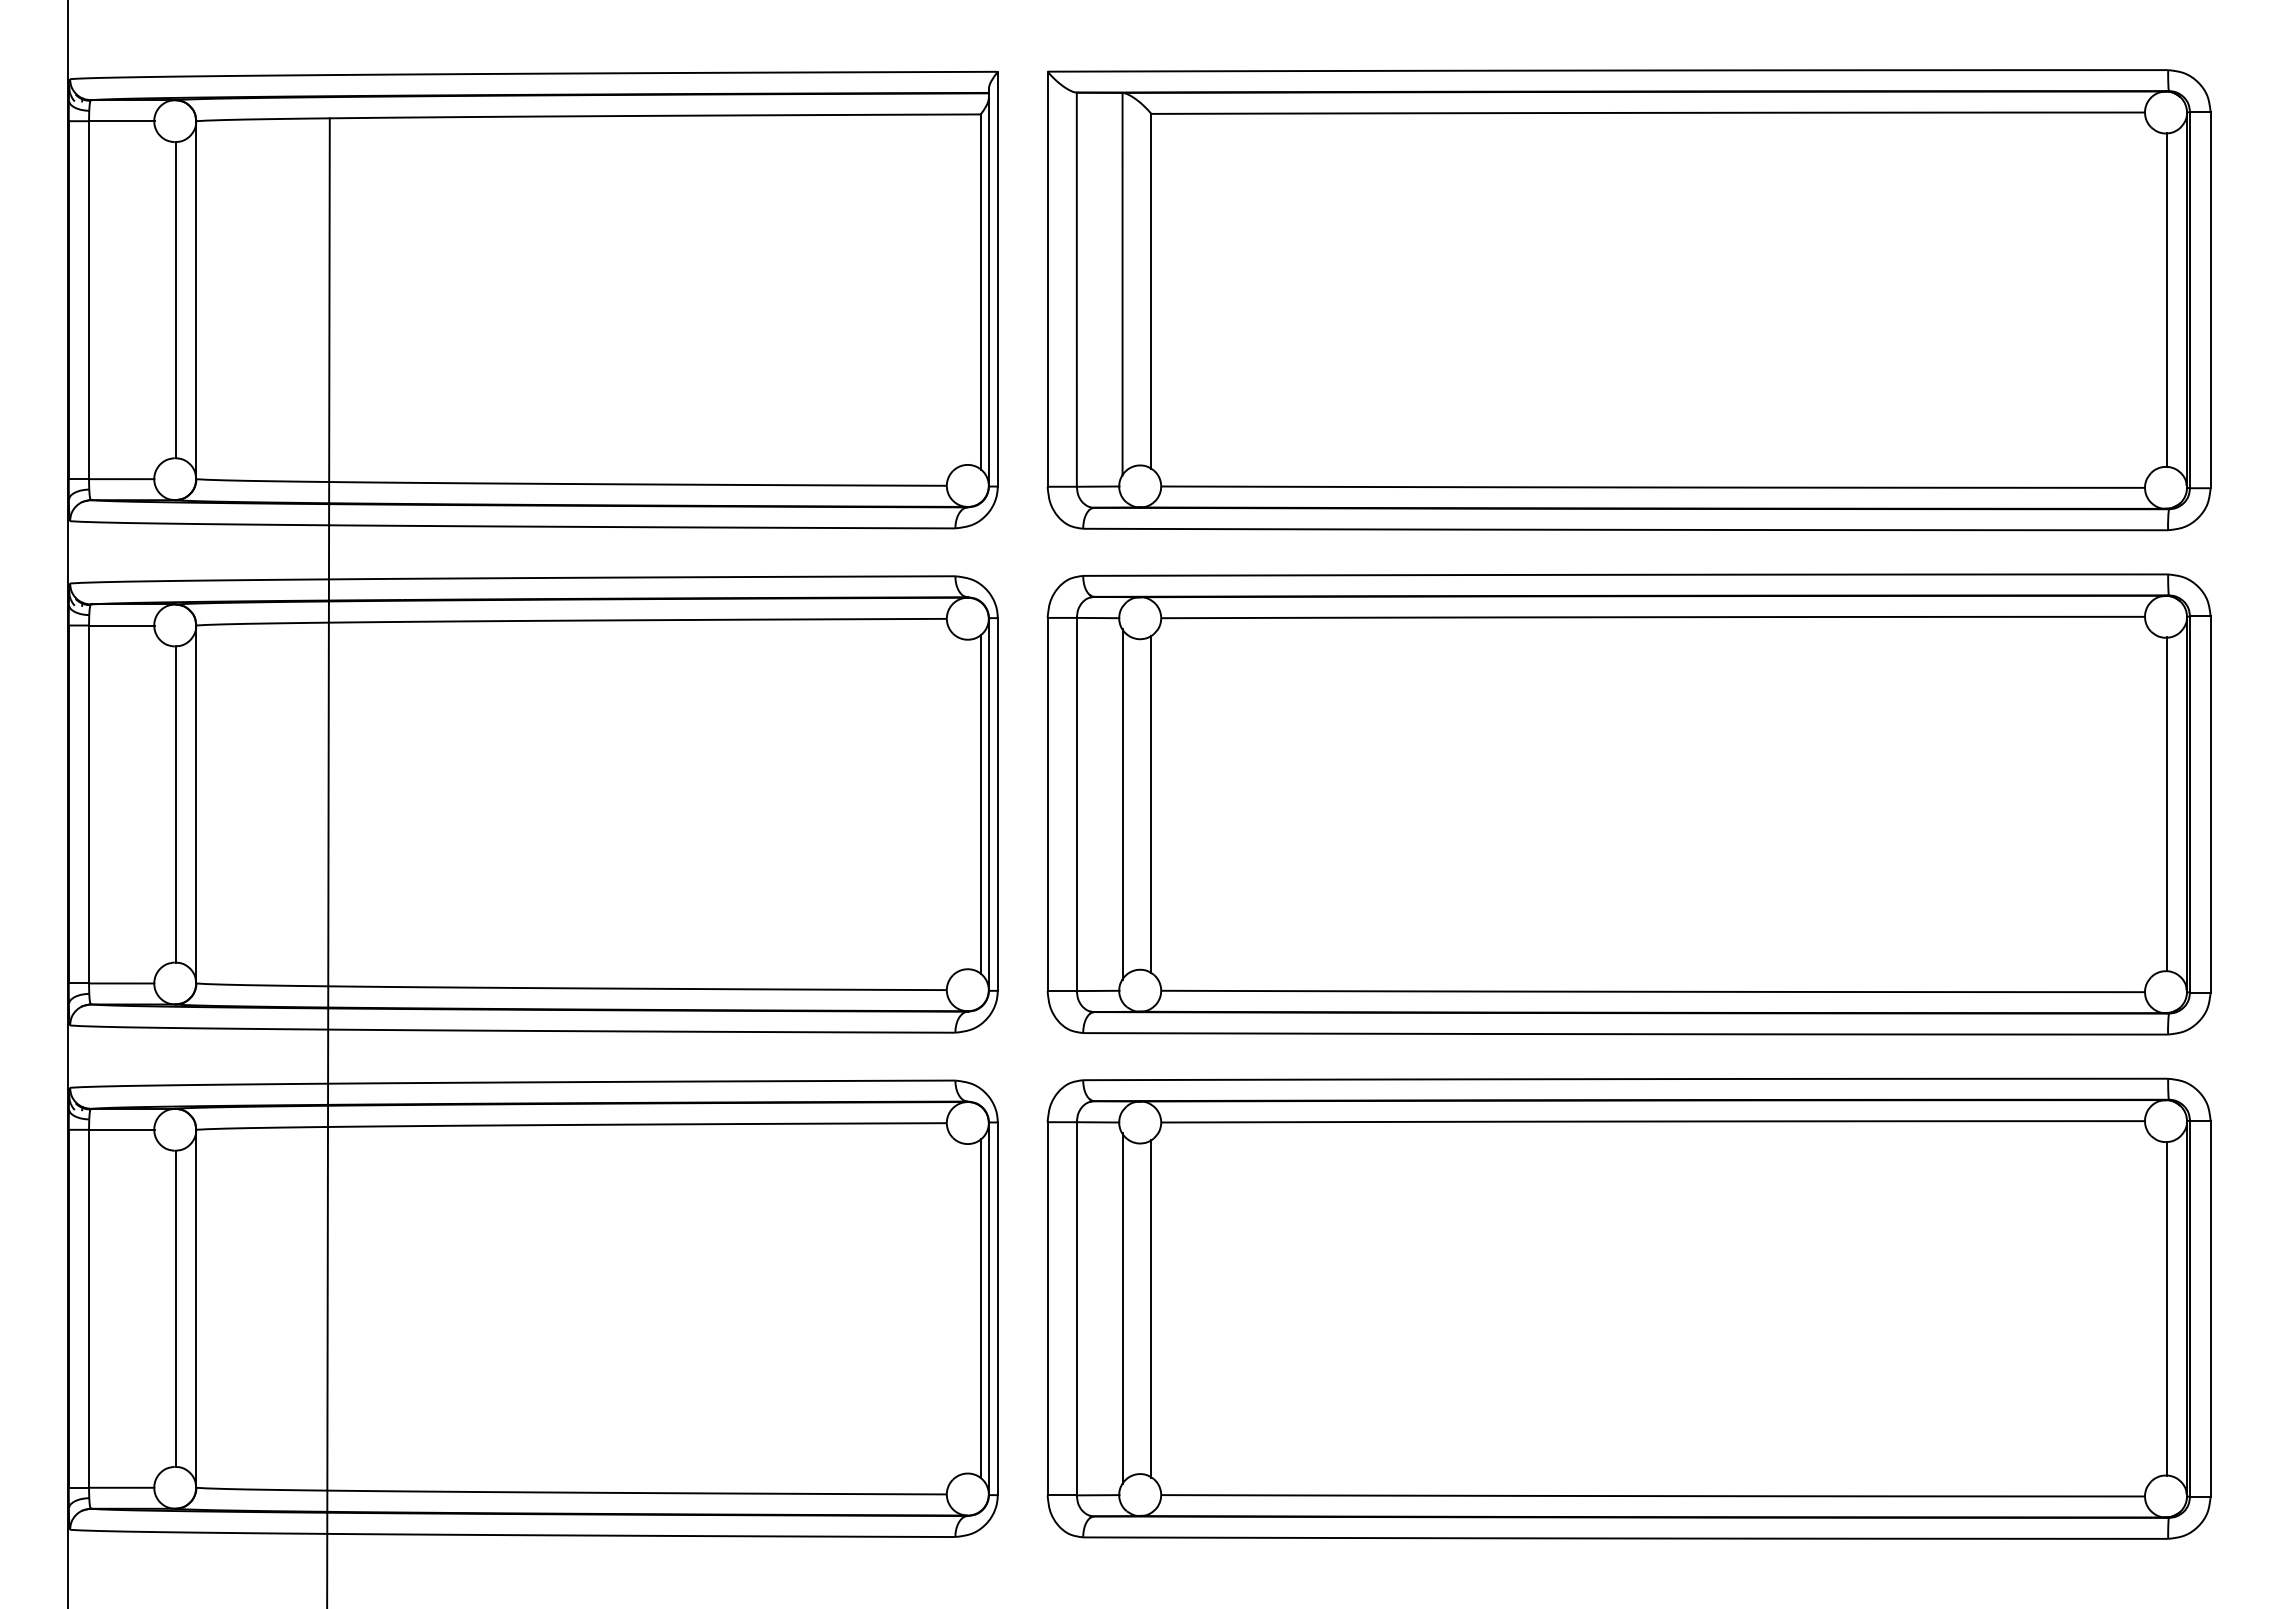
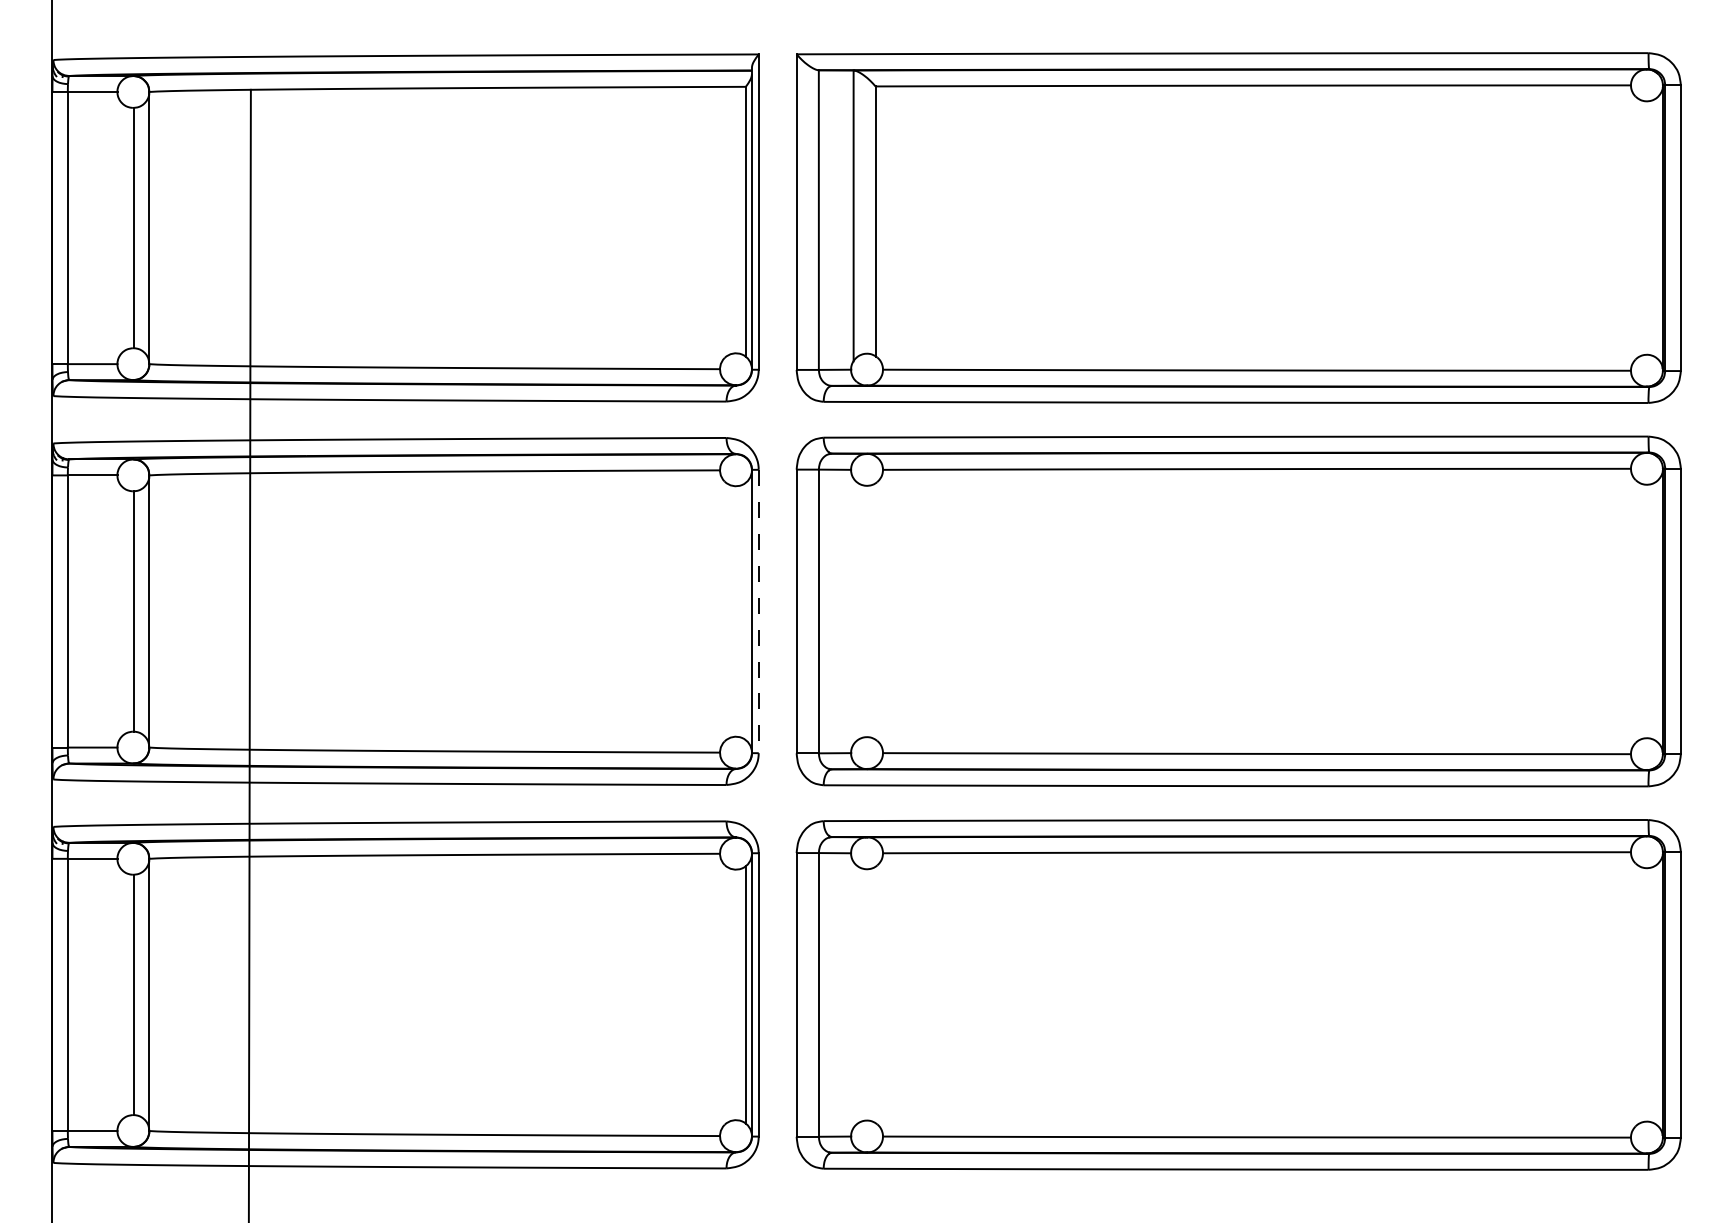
line: (2166, 300) -> (1647, 228), removed
line: (1122, 803) -> (853, 610), removed
line: (980, 804) -> (745, 611), removed
line: (1151, 804) -> (875, 611), removed
line: (2166, 804) -> (1647, 611), removed
line: (997, 805) -> (758, 612), solid -> dashed
line: (1122, 1308) -> (853, 994), removed
line: (1151, 1308) -> (875, 994), removed
line: (2166, 1308) -> (1647, 994), removed

